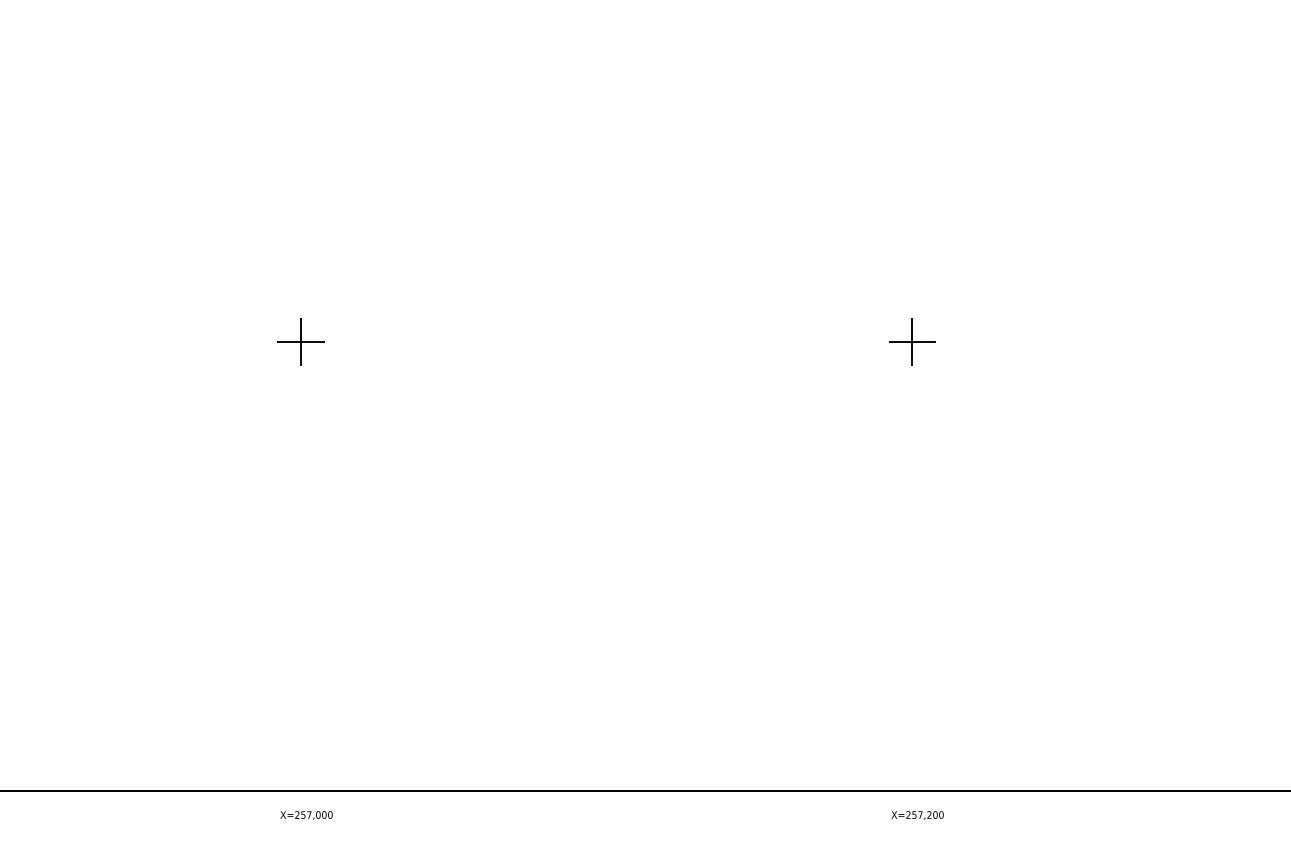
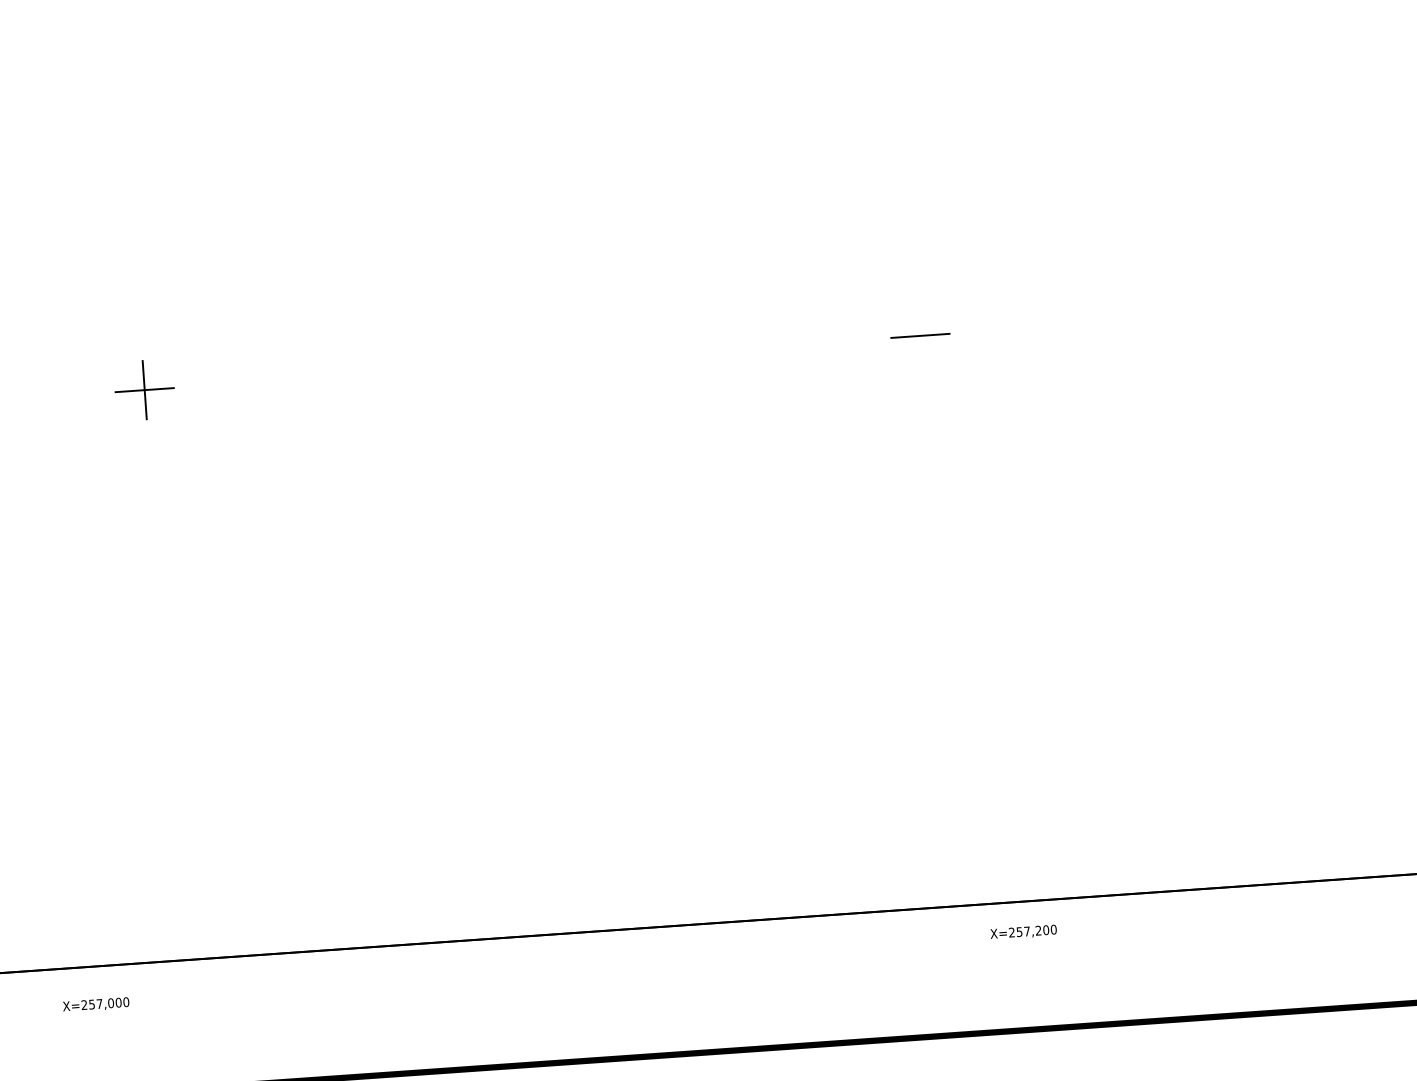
line: (912, 342) -> (920, 336), removed
text: (306, 815) -> (96, 1004), moved
text: (917, 815) -> (1023, 932), moved

